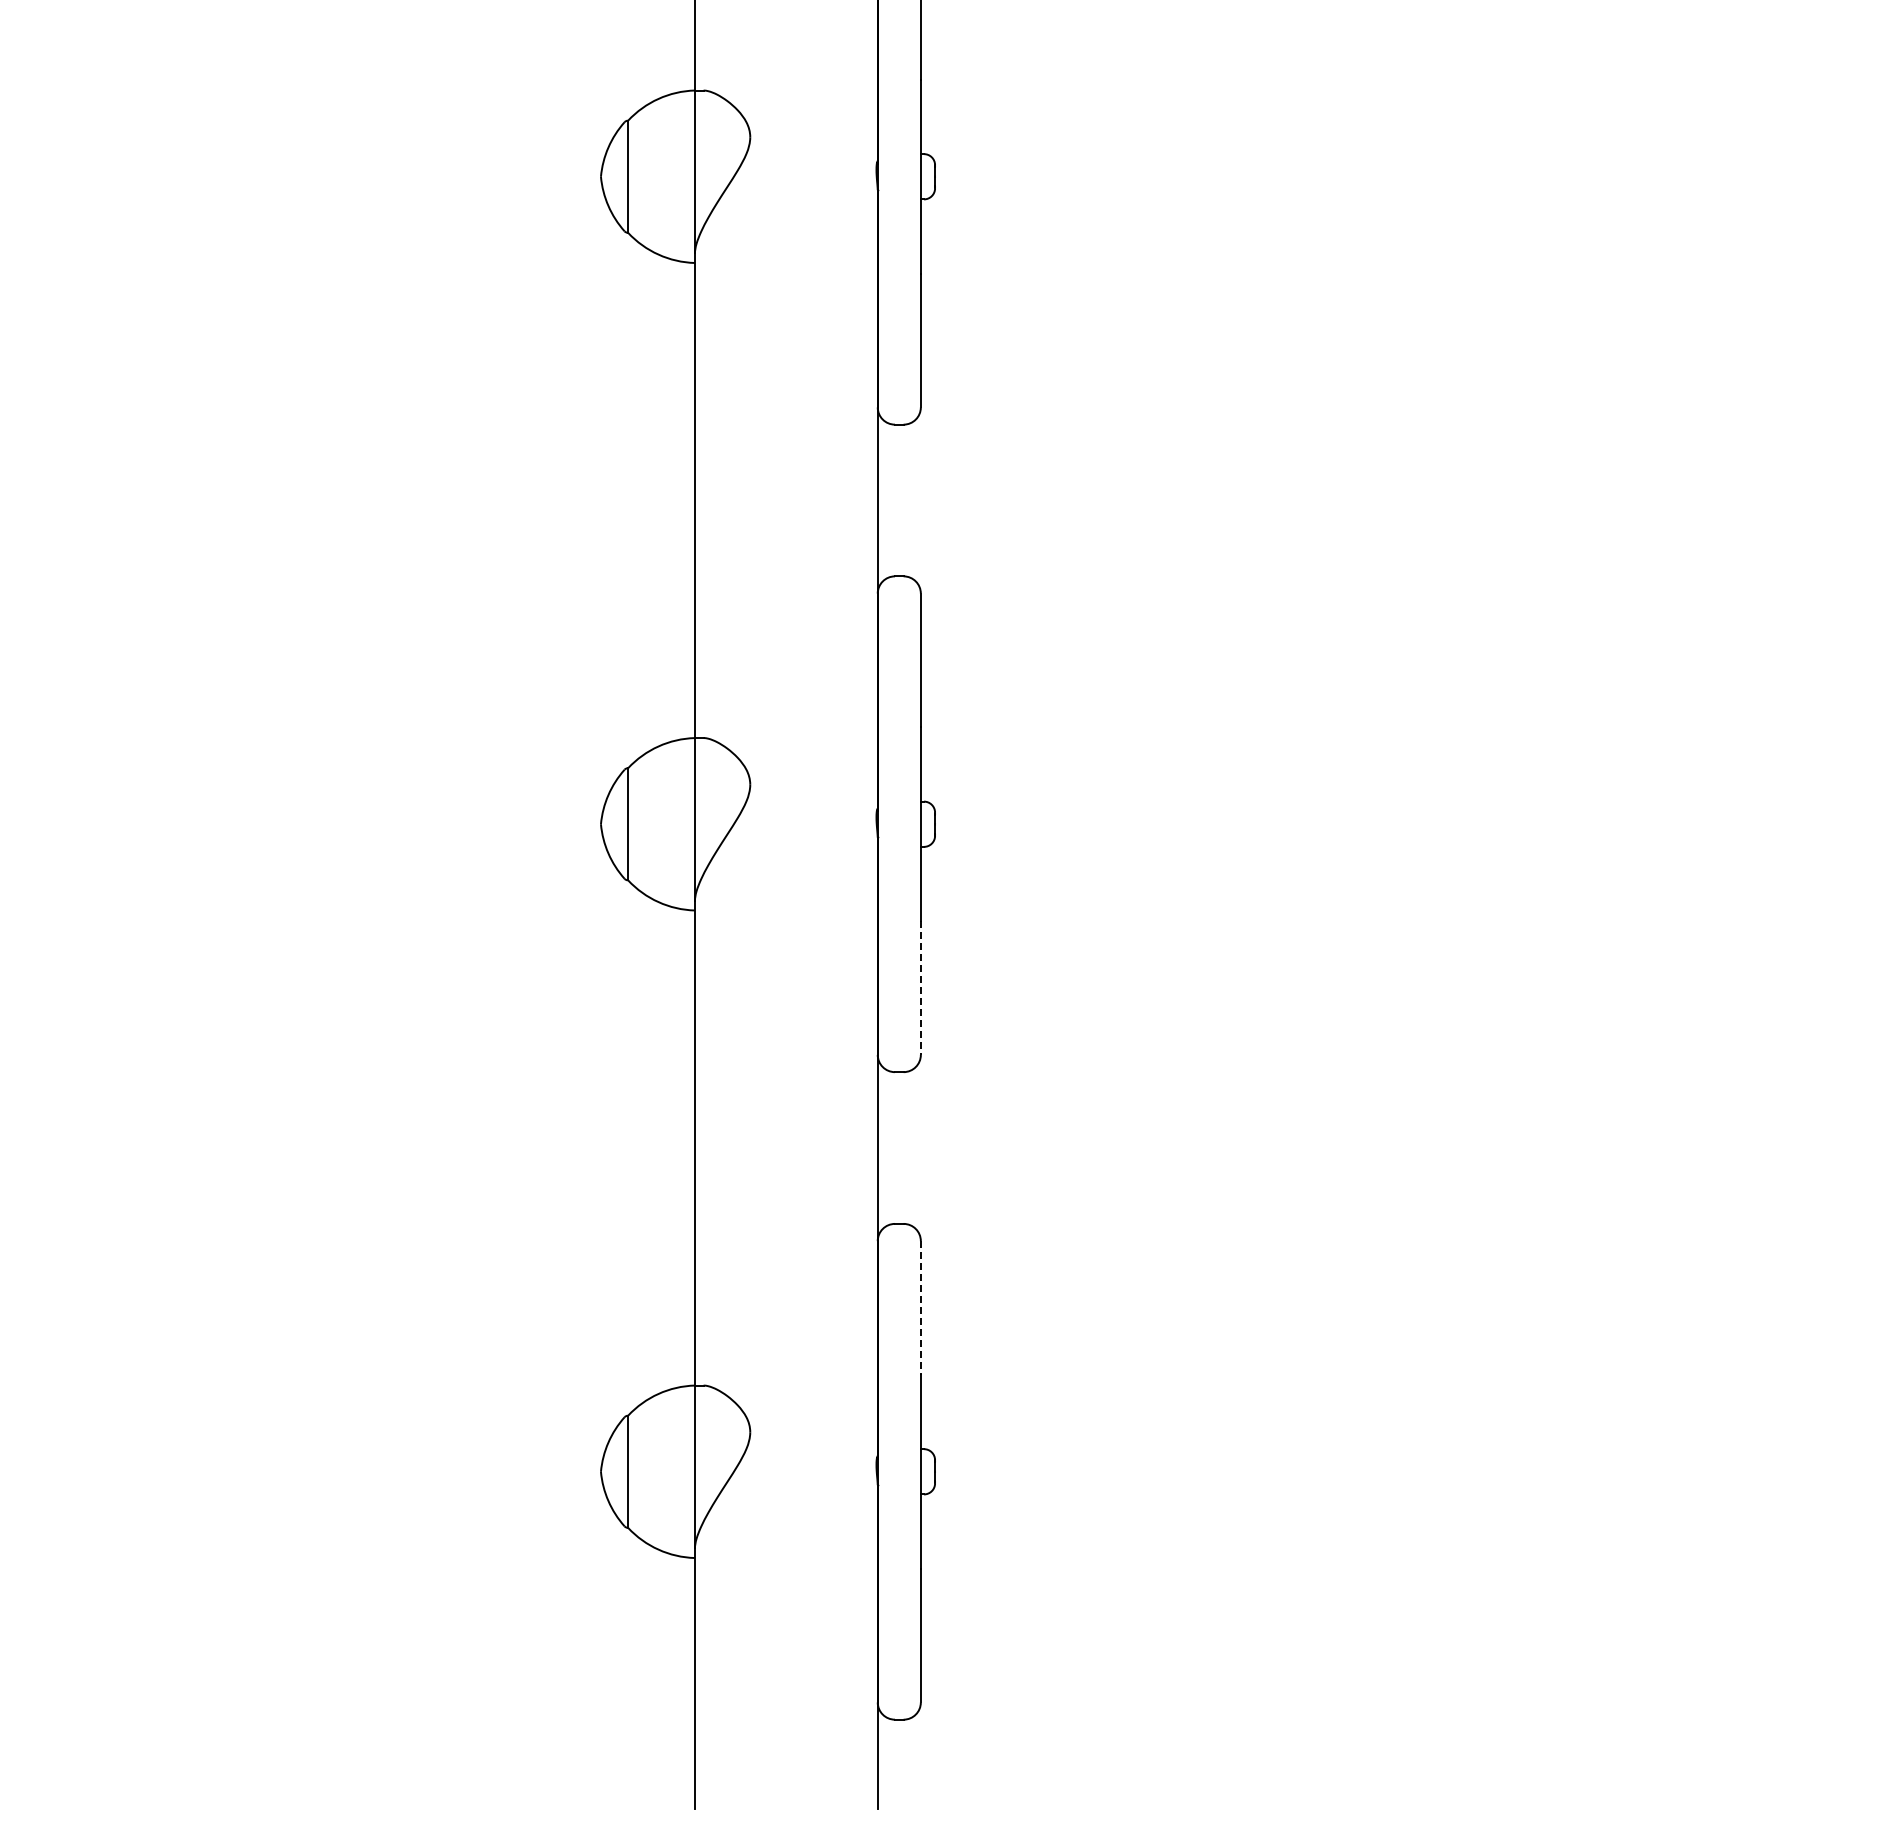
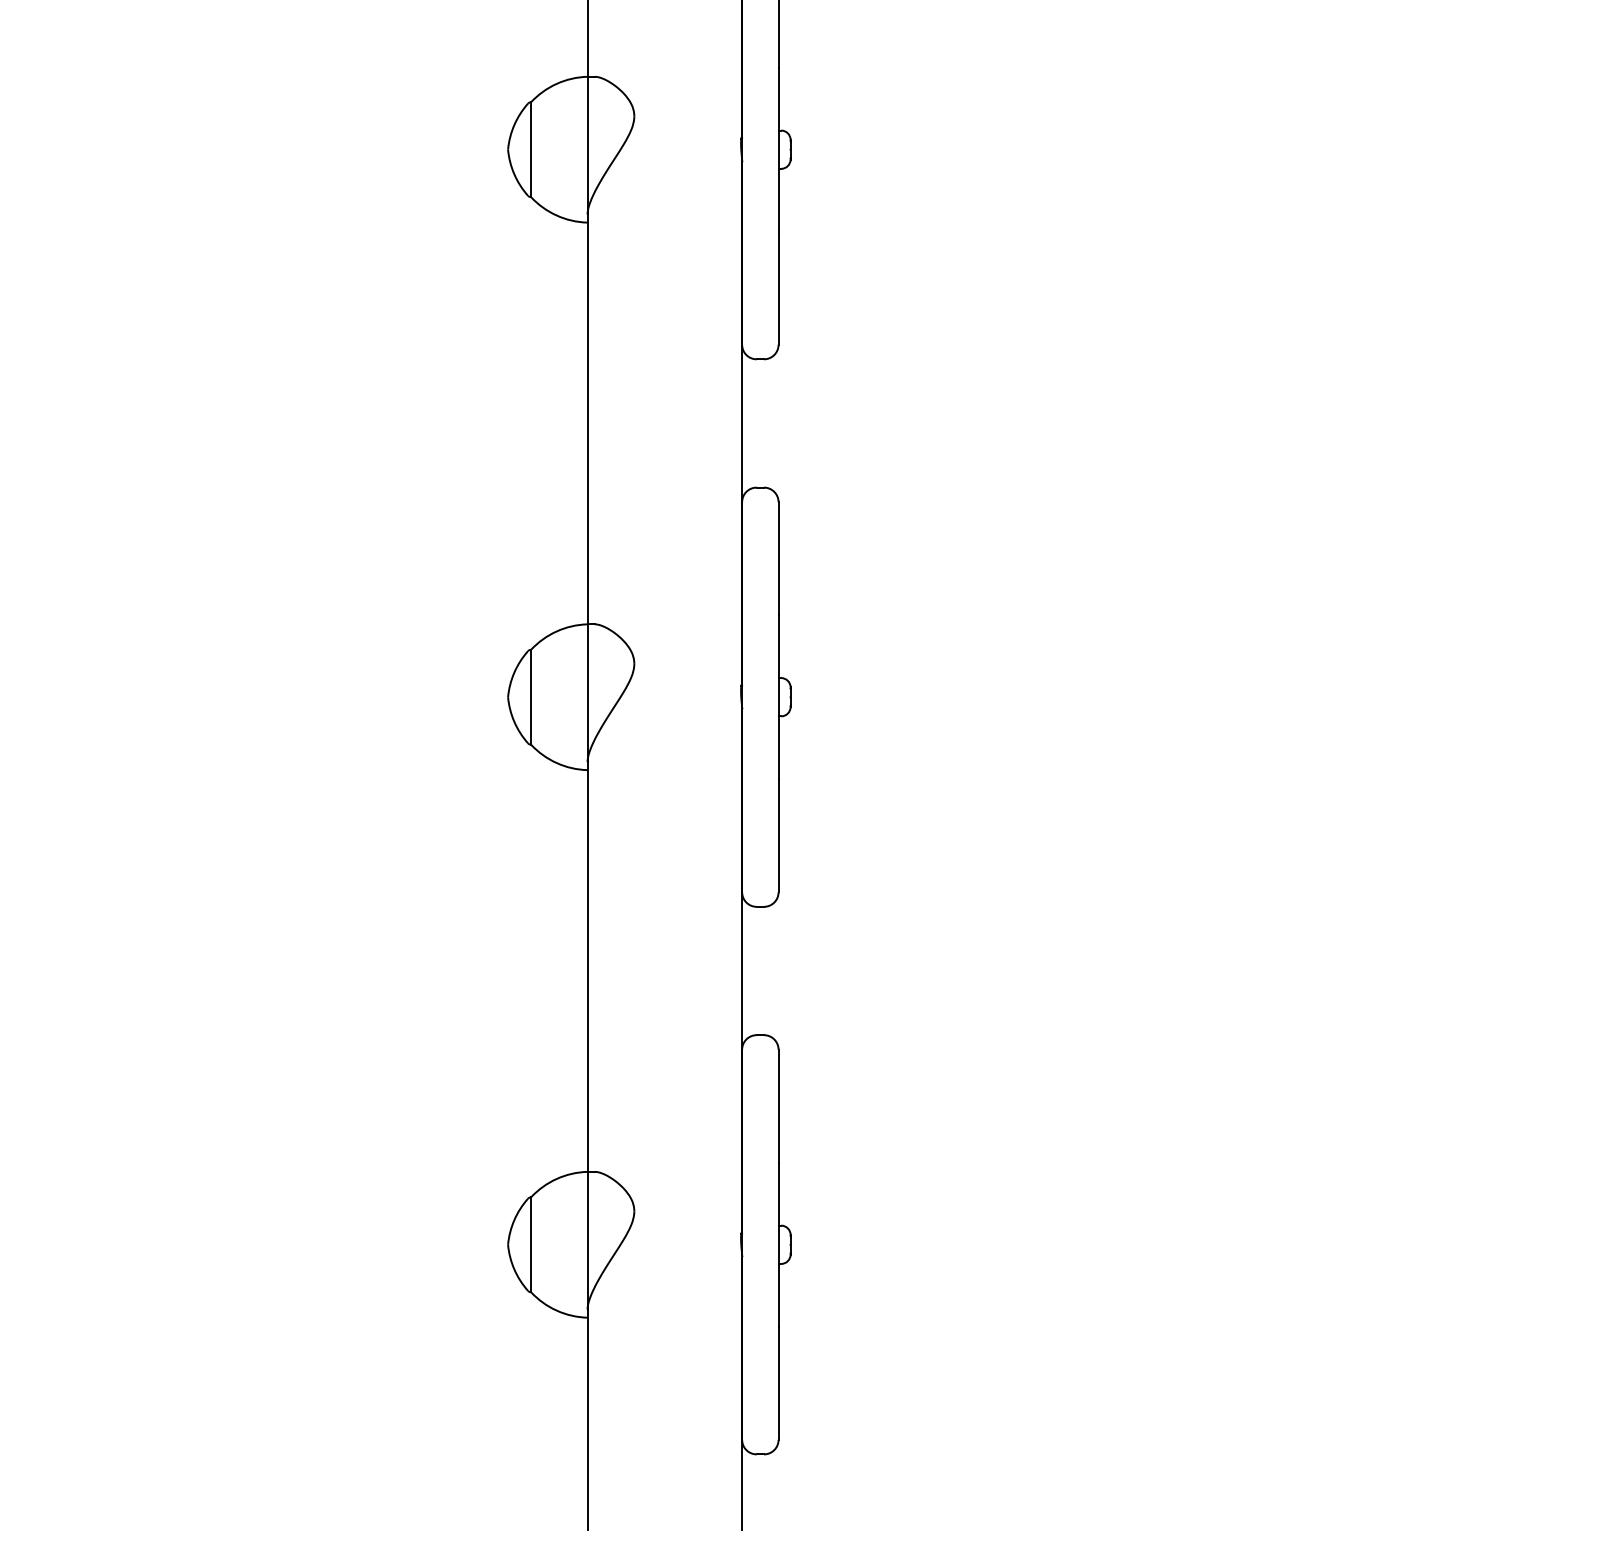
line: (920, 988) -> (778, 836), dashed -> solid
line: (920, 1307) -> (778, 1105), dashed -> solid

